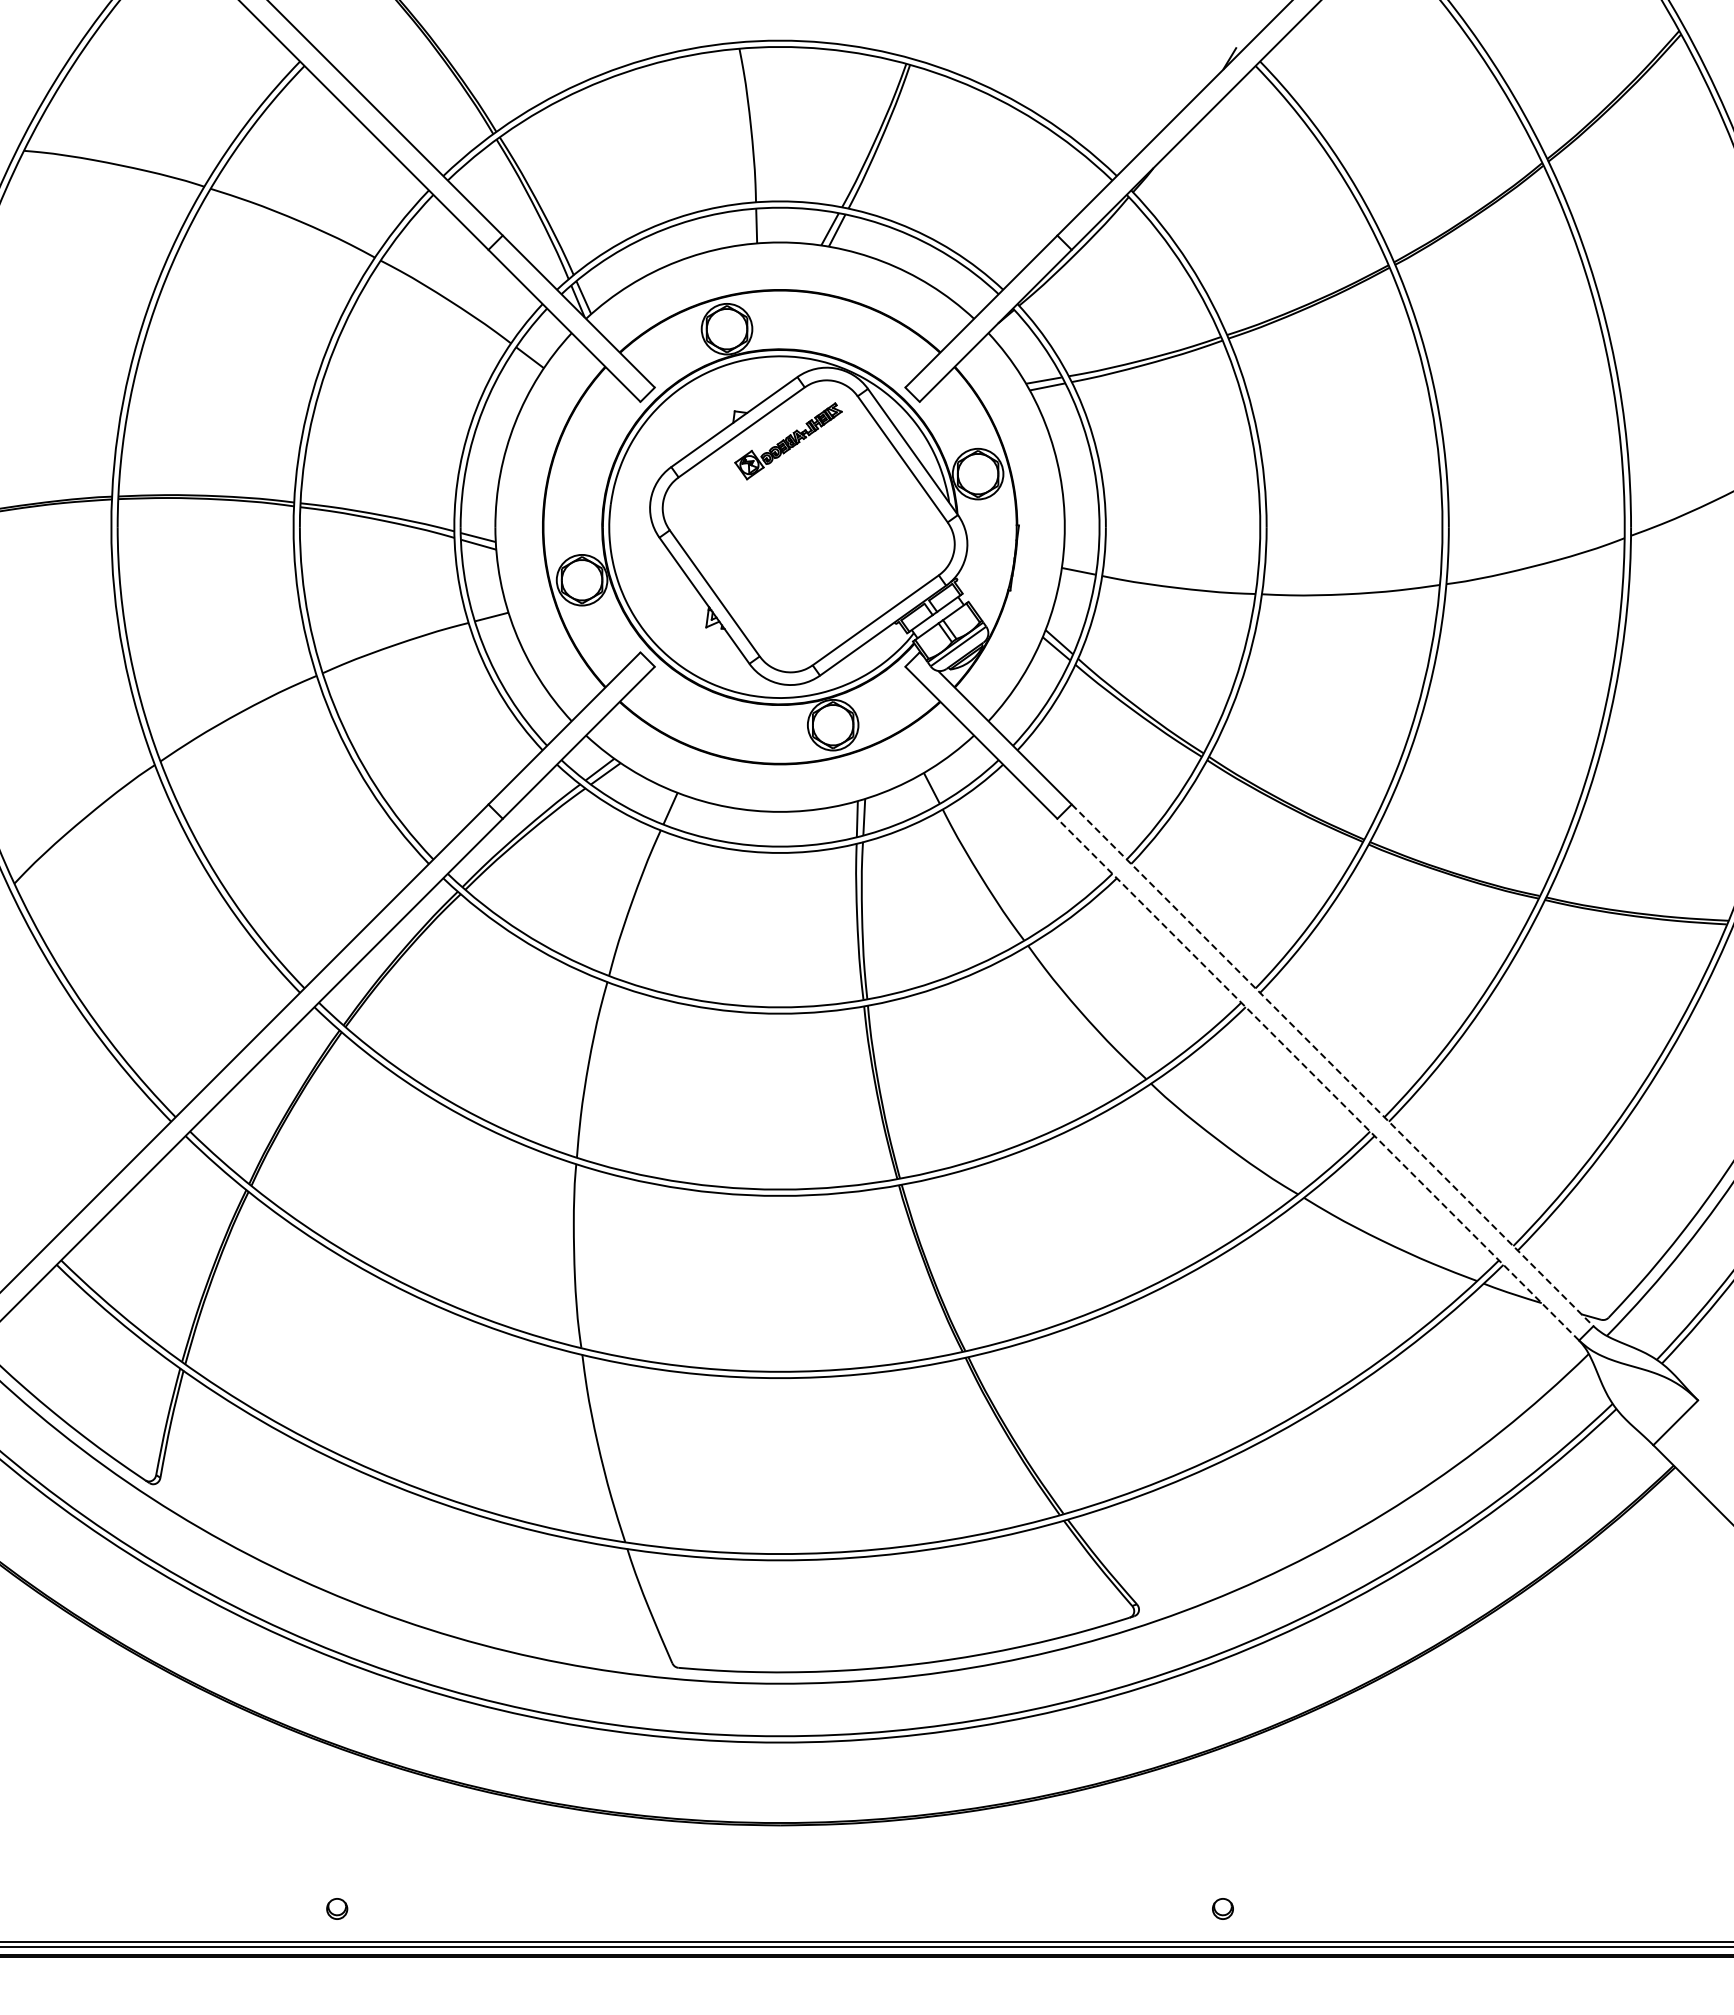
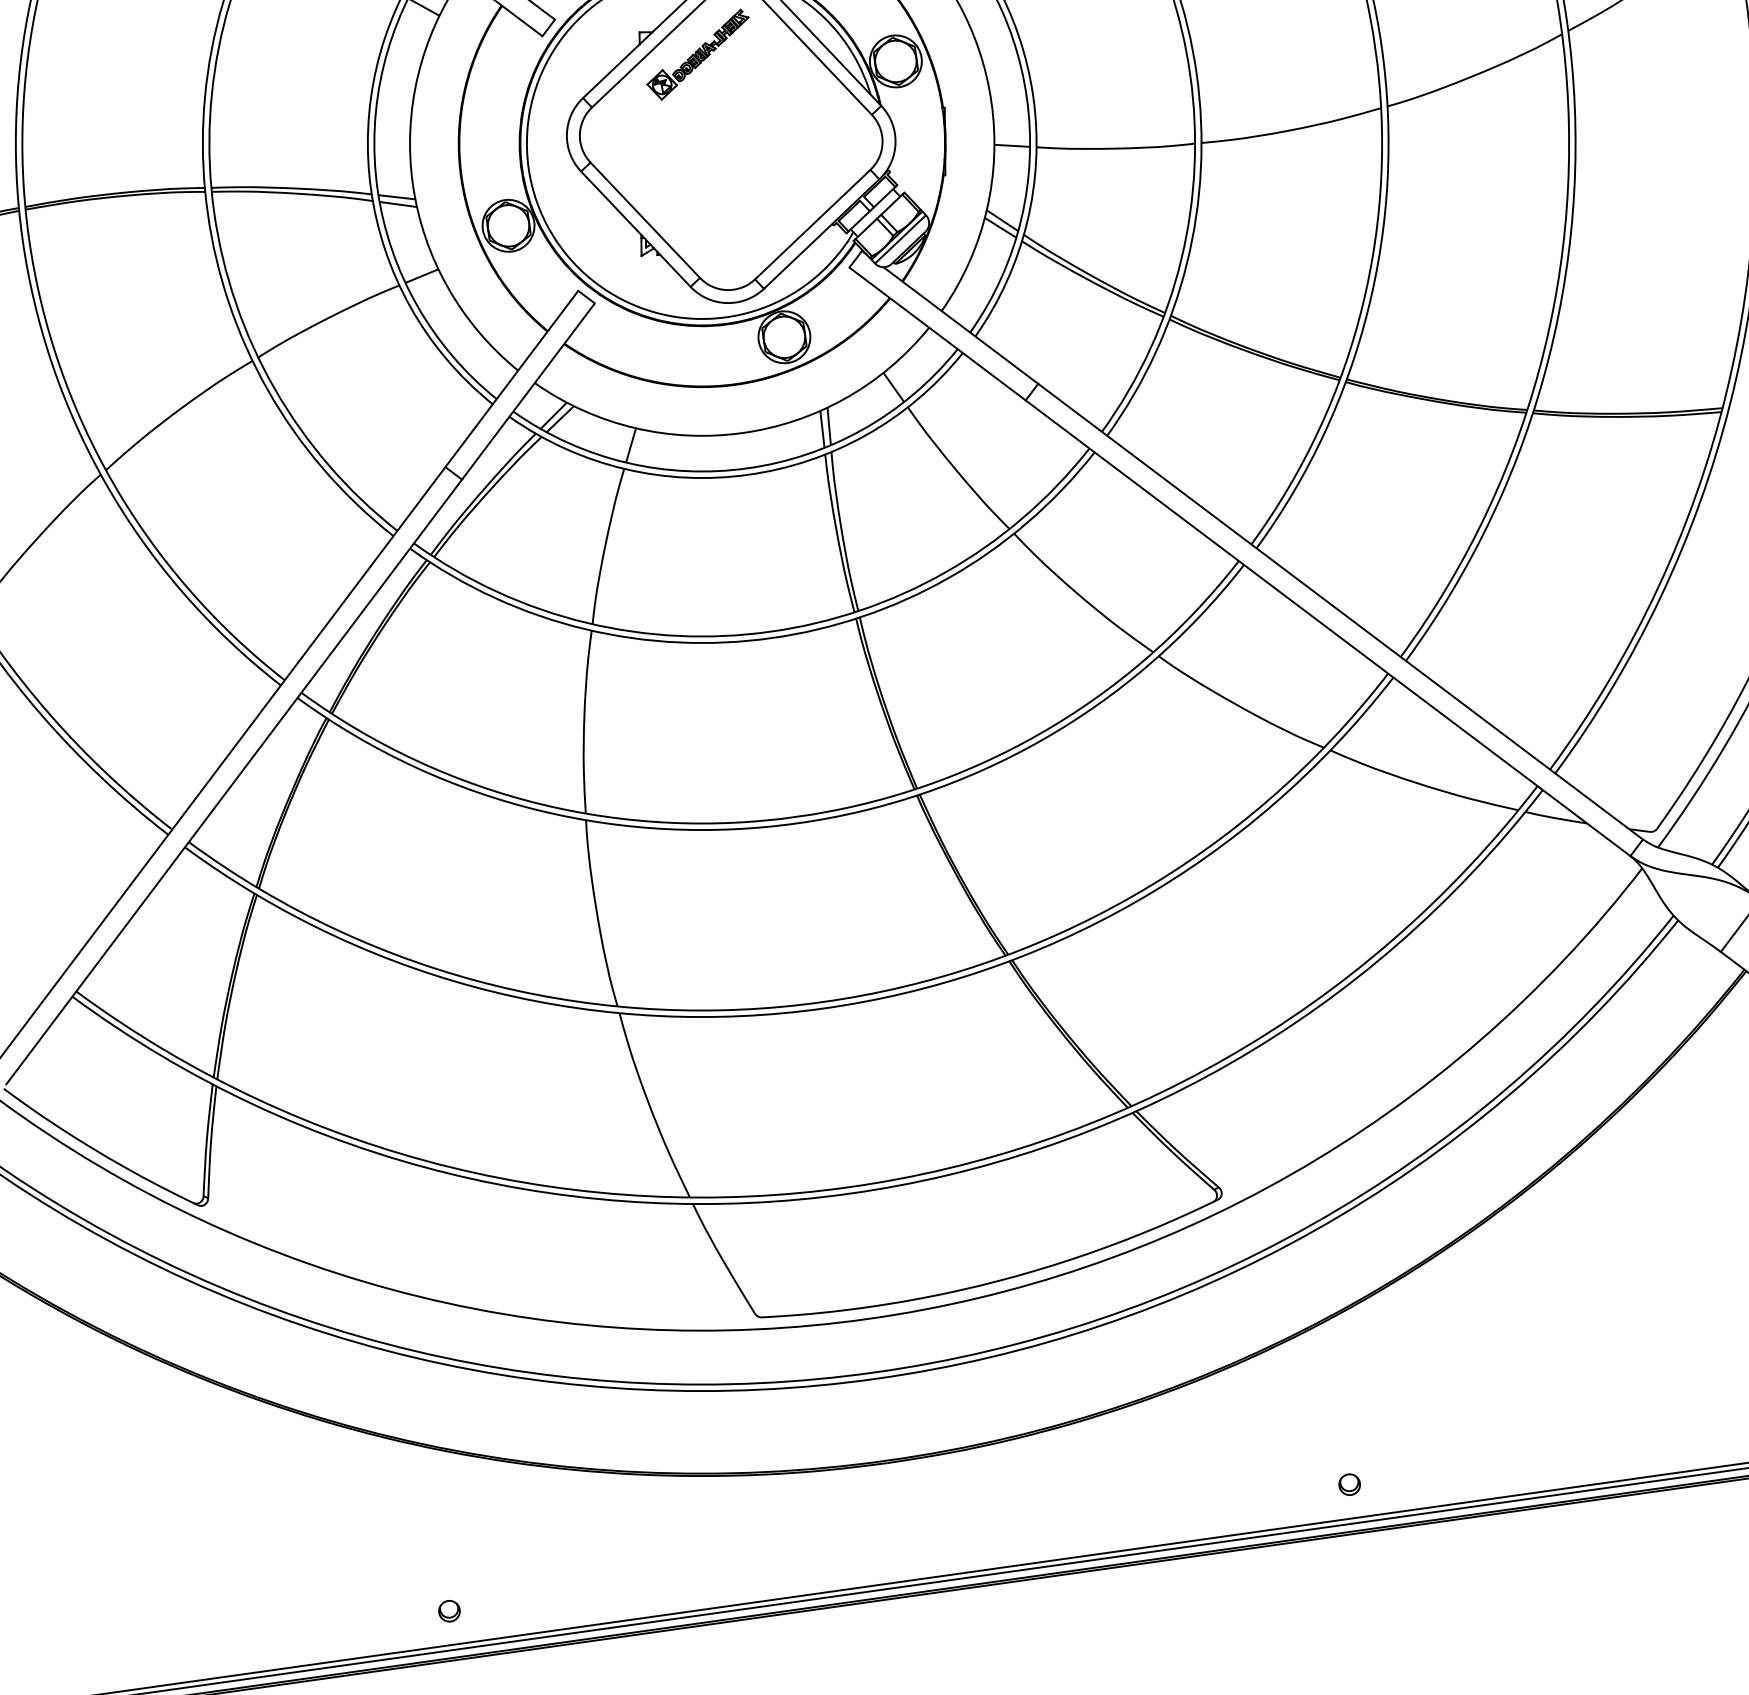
line: (1332, 1065) -> (1340, 611), dashed -> solid
line: (1318, 1079) -> (1328, 628), dashed -> solid

